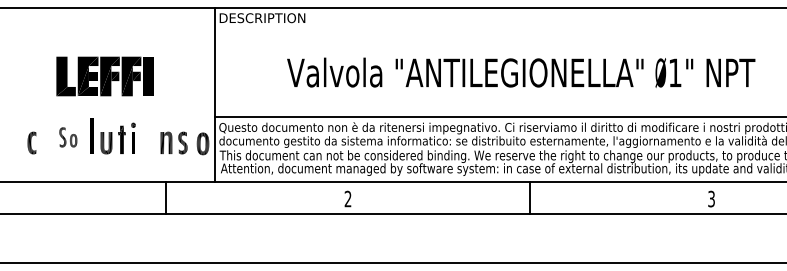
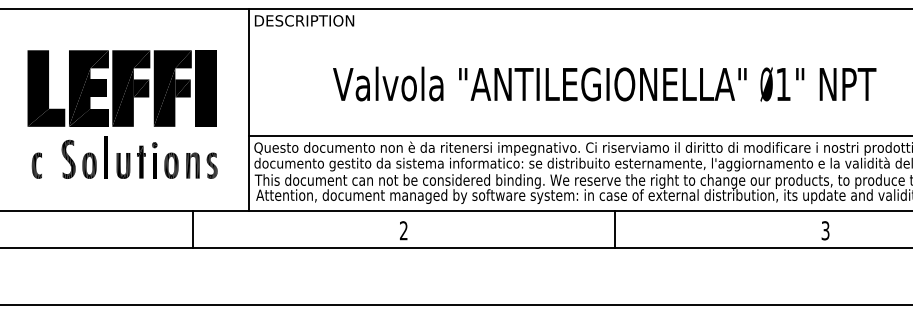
part: (104, 76) -> (121, 88), size x1.67
part: (67, 136) -> (78, 158), size x1.67
part: (203, 143) -> (171, 165), moved

